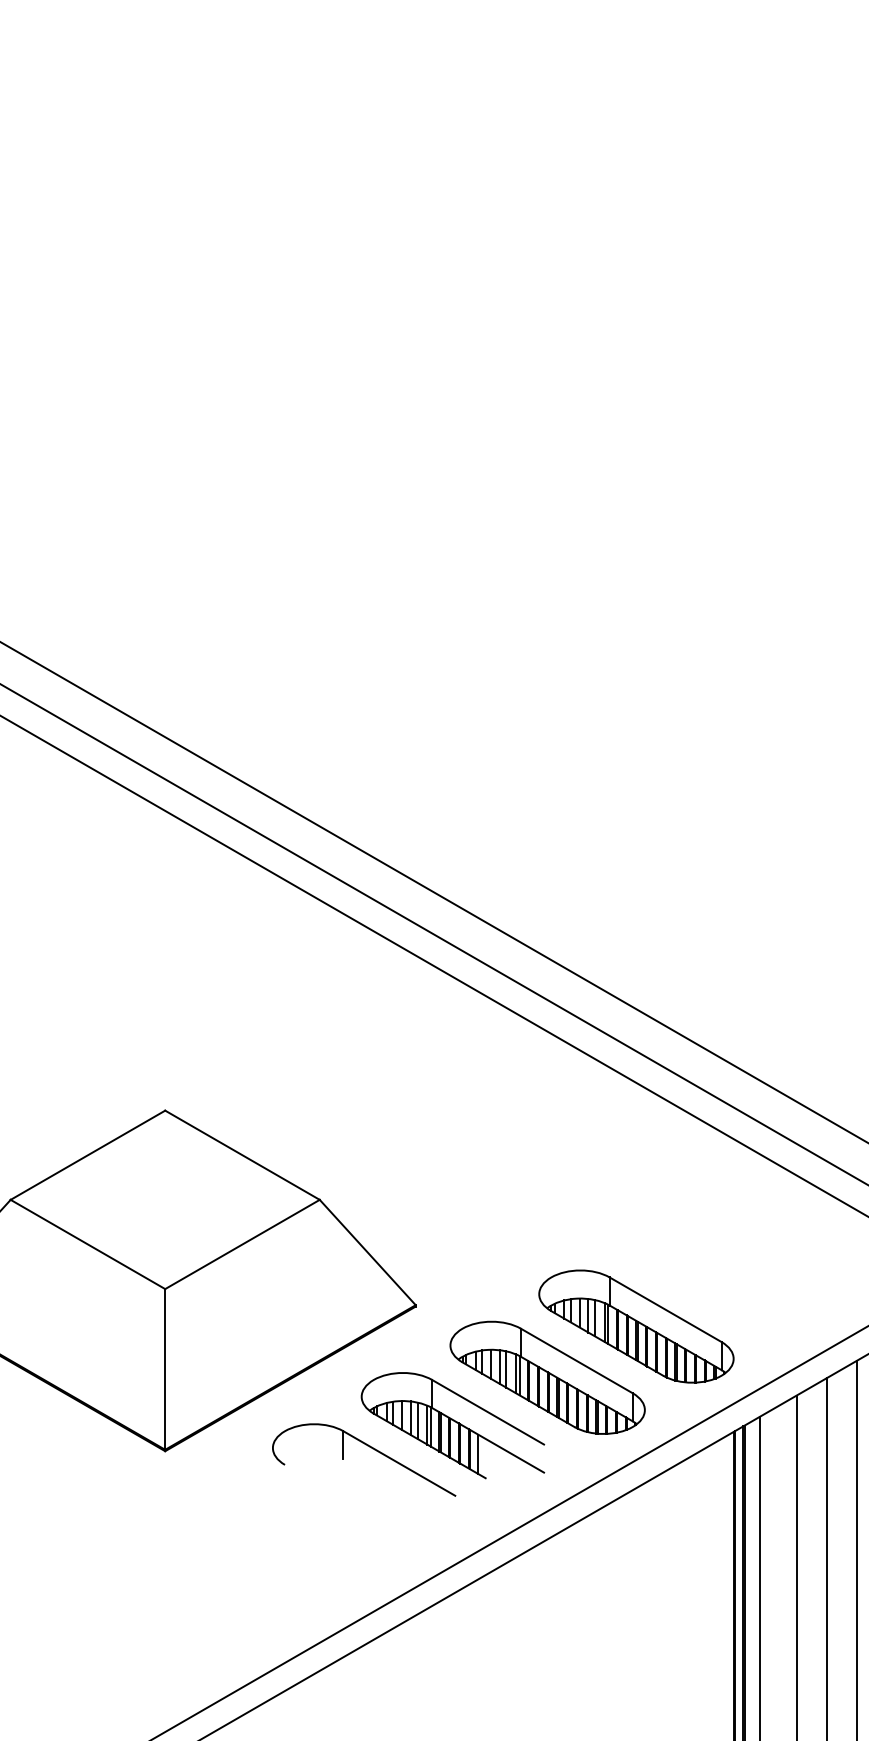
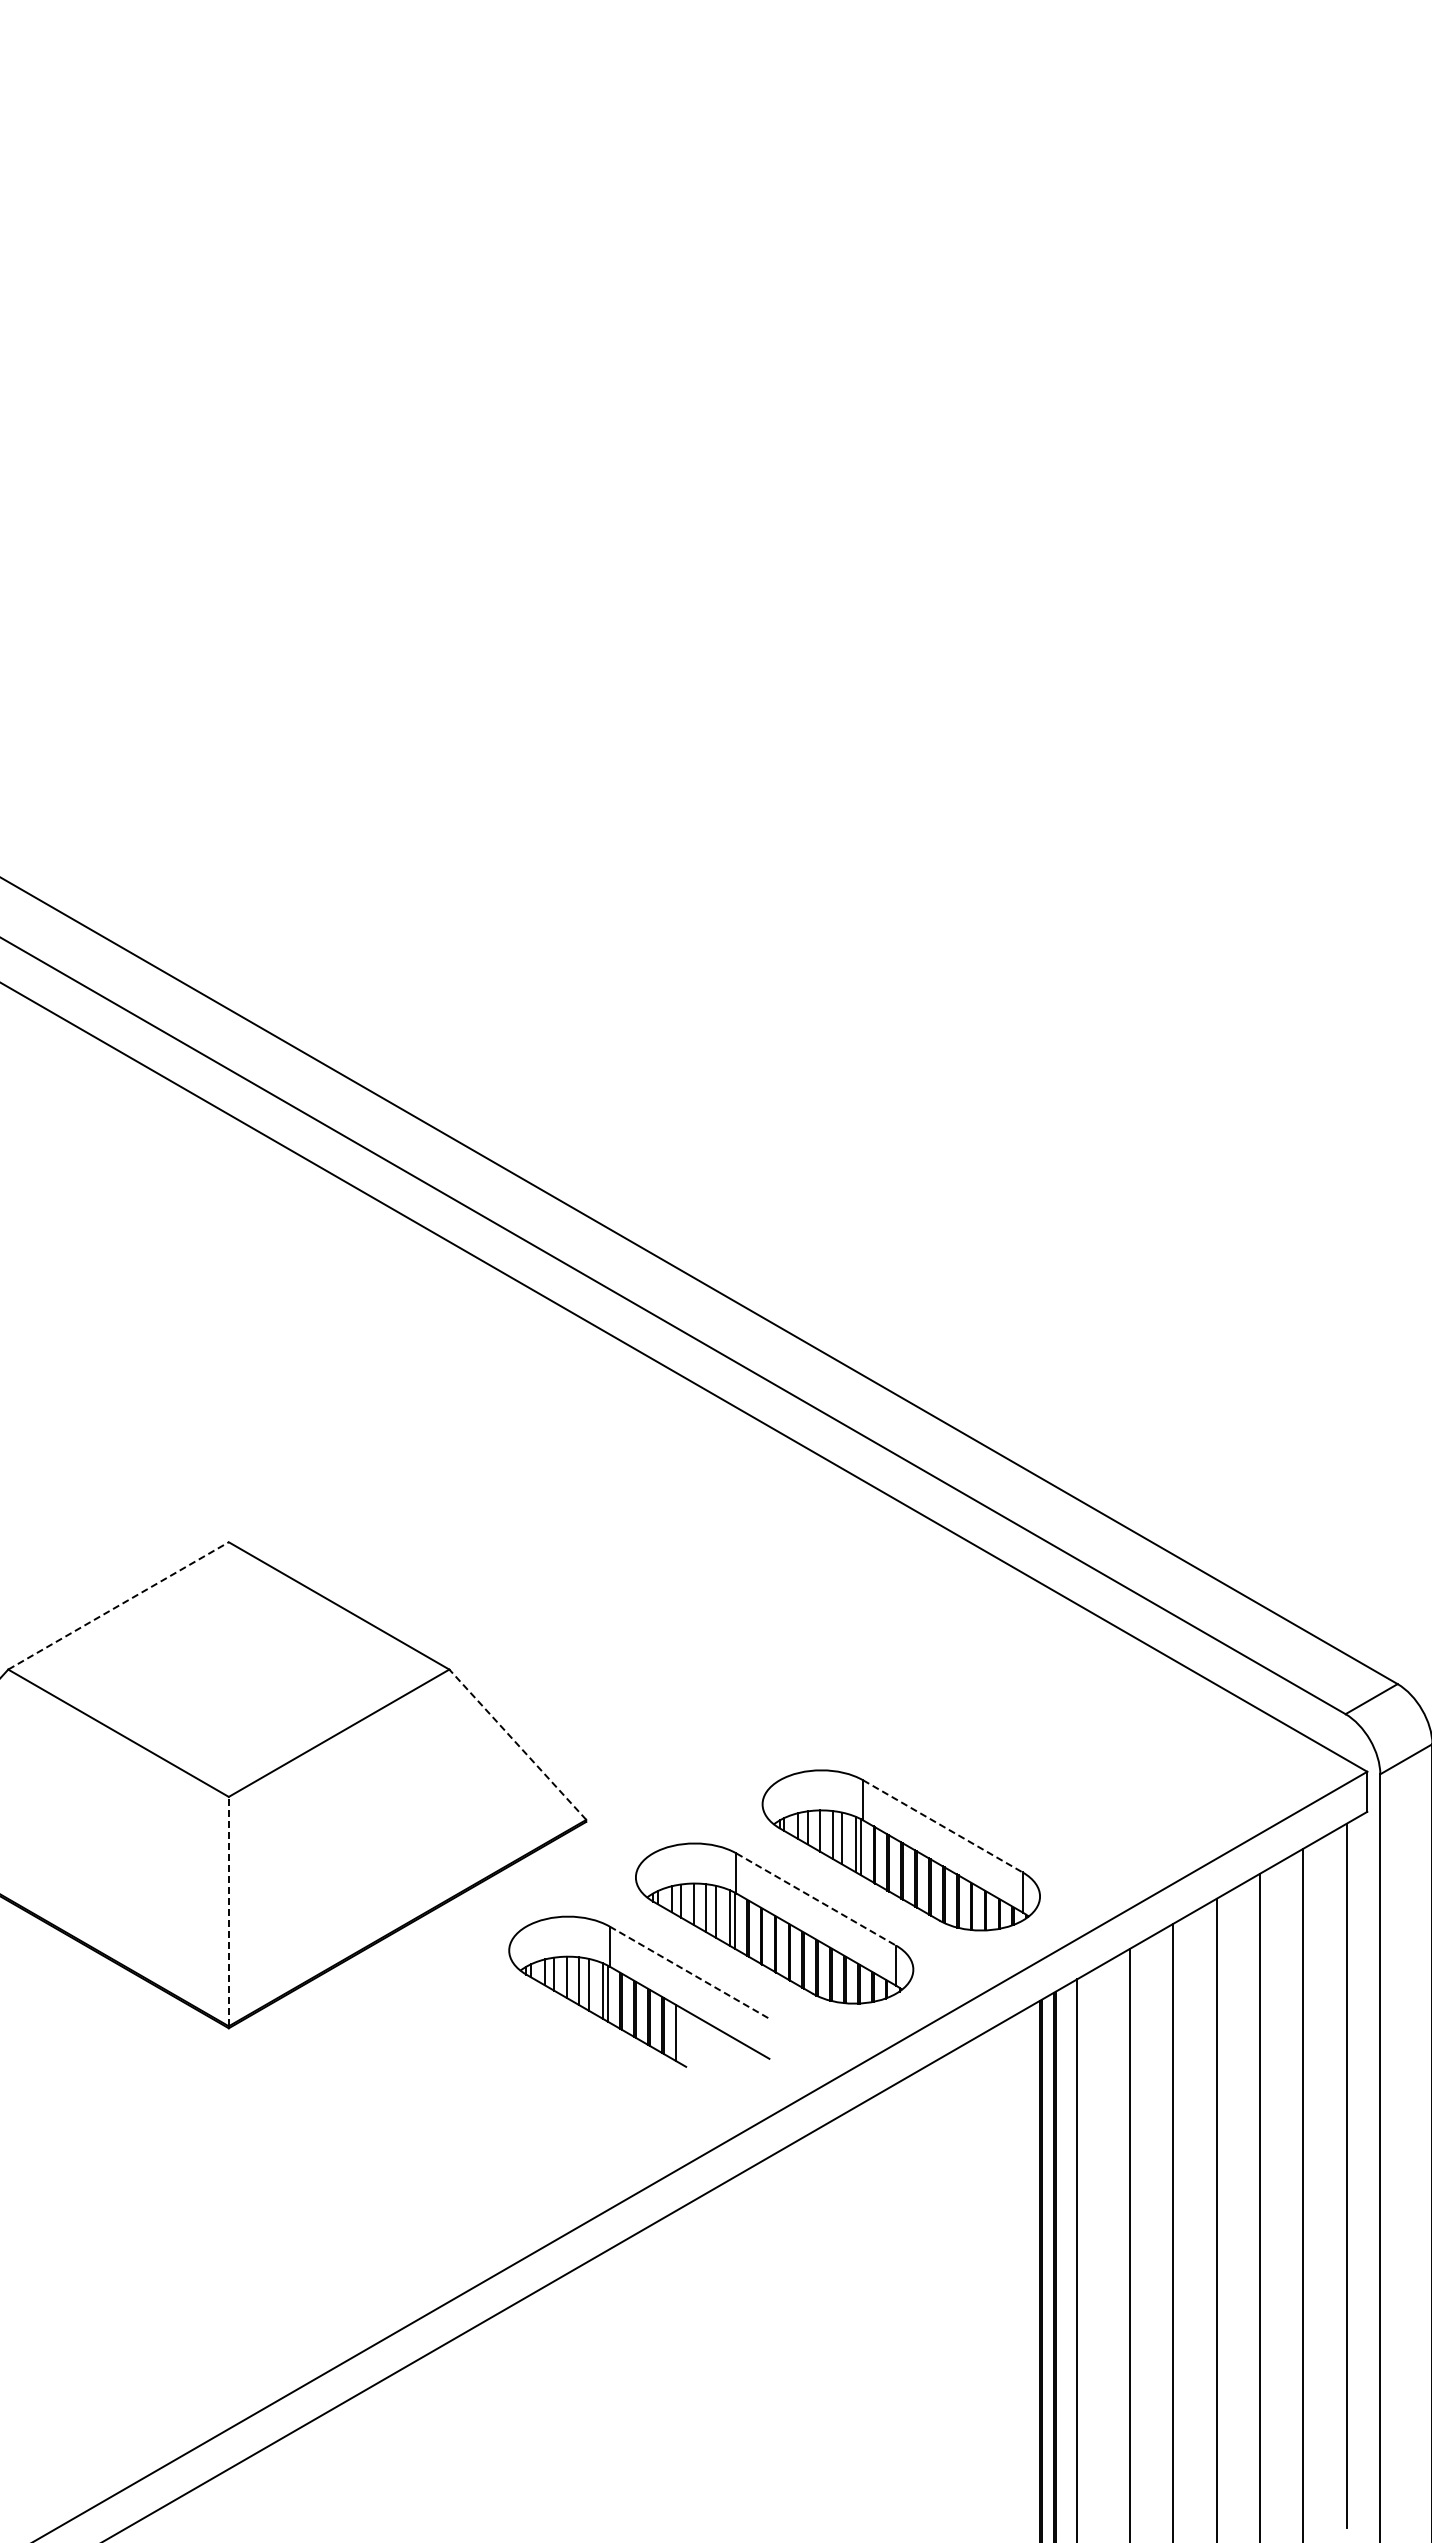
line: (87, 1154) -> (118, 1605), solid -> dashed
line: (367, 1252) -> (517, 1744), solid -> dashed
line: (666, 1309) -> (943, 1826), solid -> dashed
line: (577, 1360) -> (816, 1899), solid -> dashed
line: (165, 1369) -> (228, 1911), solid -> dashed
line: (488, 1412) -> (690, 1972), solid -> dashed
part: (371, 1448) -> (523, 2024), removed

